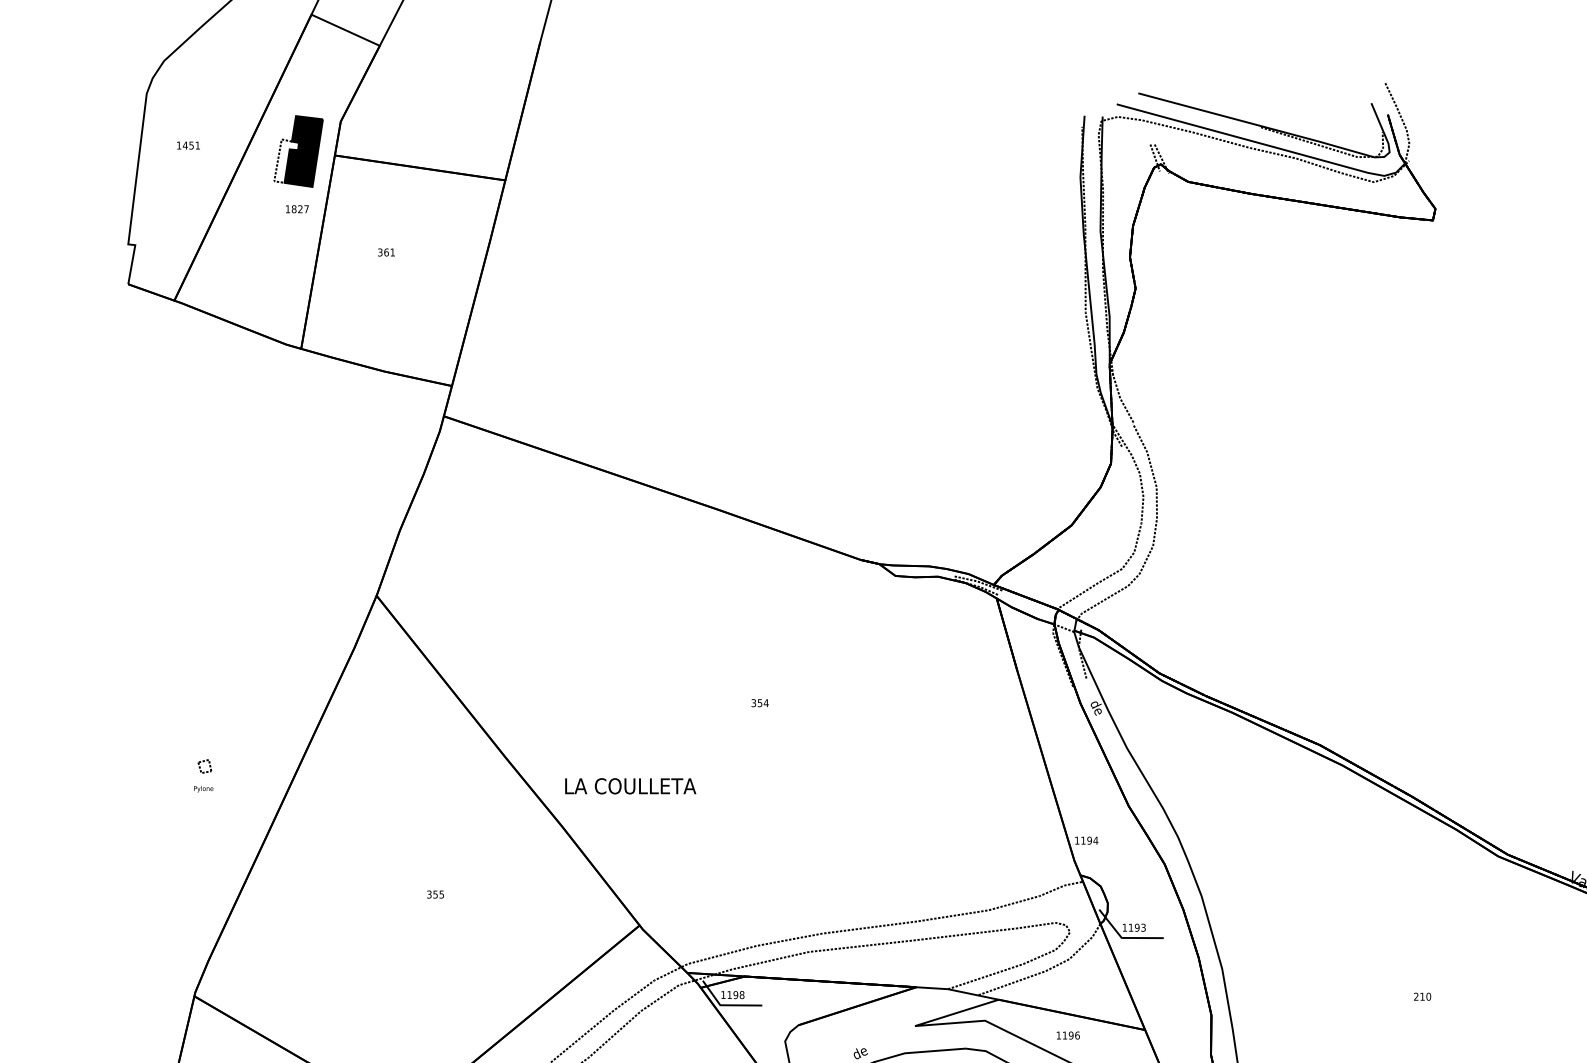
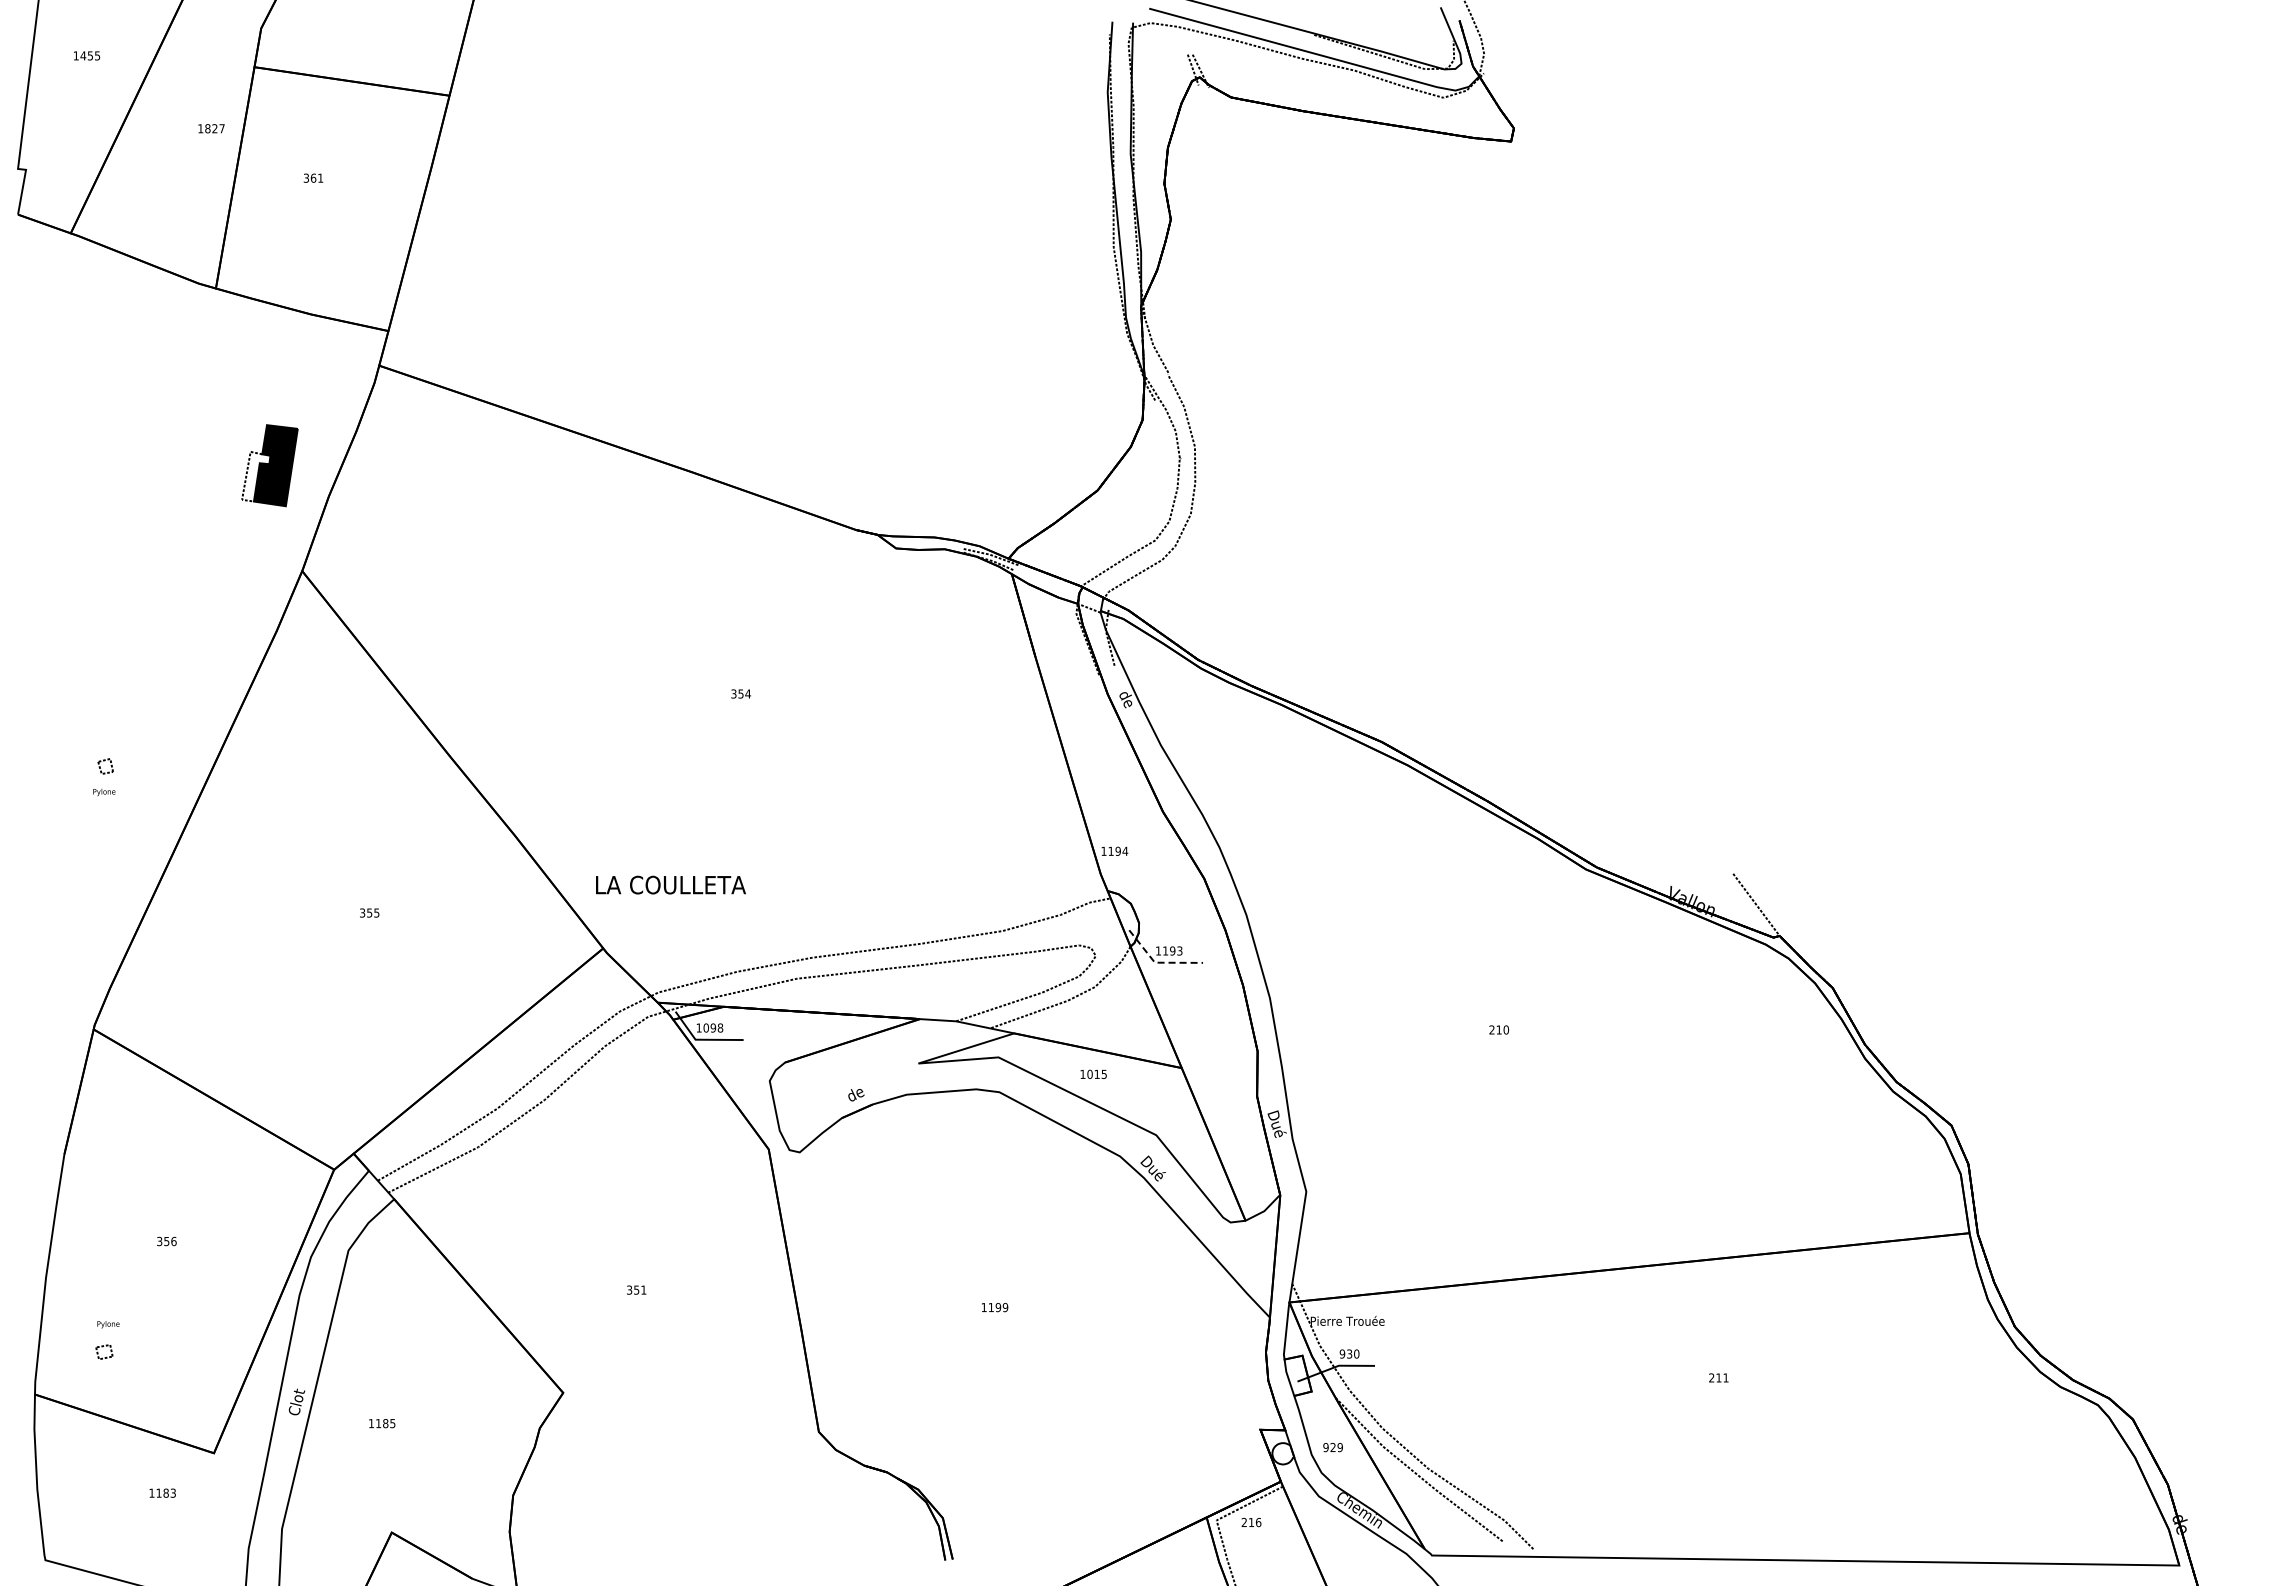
text: (197, 145) -> (97, 55), 1451 -> 1455
part: (298, 151) -> (269, 465), moved
text: (630, 785) -> (670, 884), moved
line: (1123, 937) -> (1157, 962), solid -> dashed
text: (729, 994) -> (705, 1027), 1198 -> 1098
text: (1071, 1035) -> (1097, 1074), 1196 -> 1015

